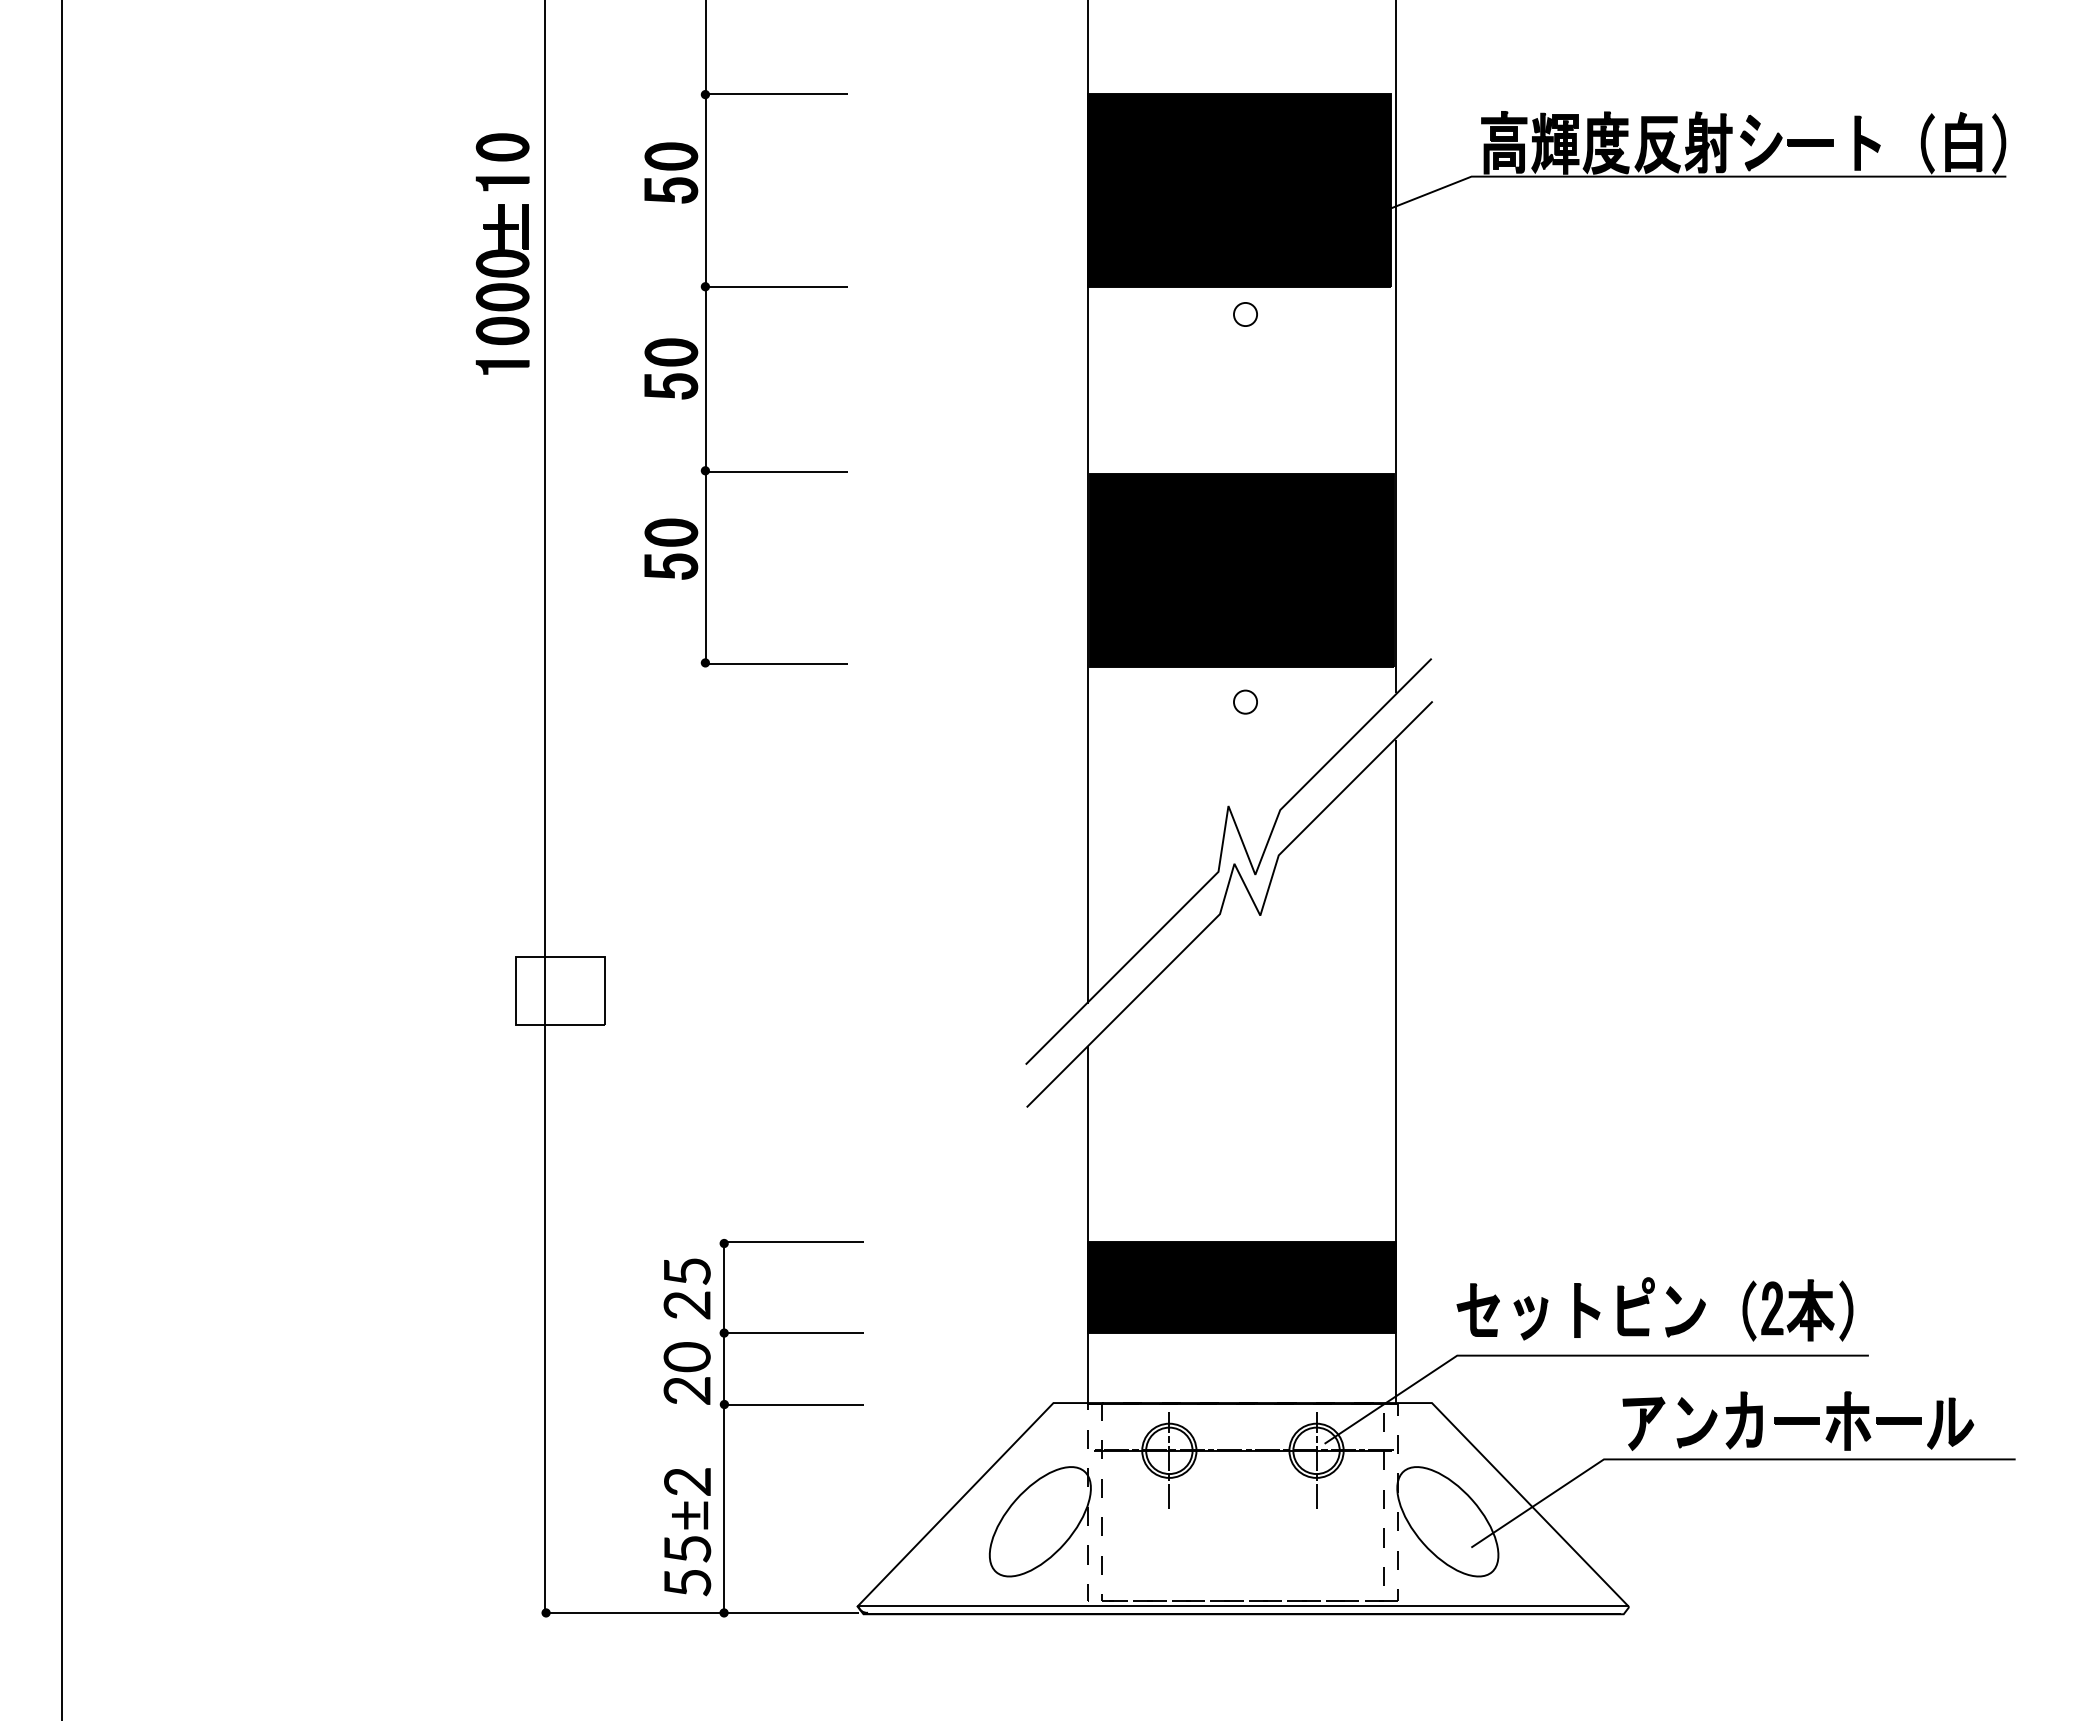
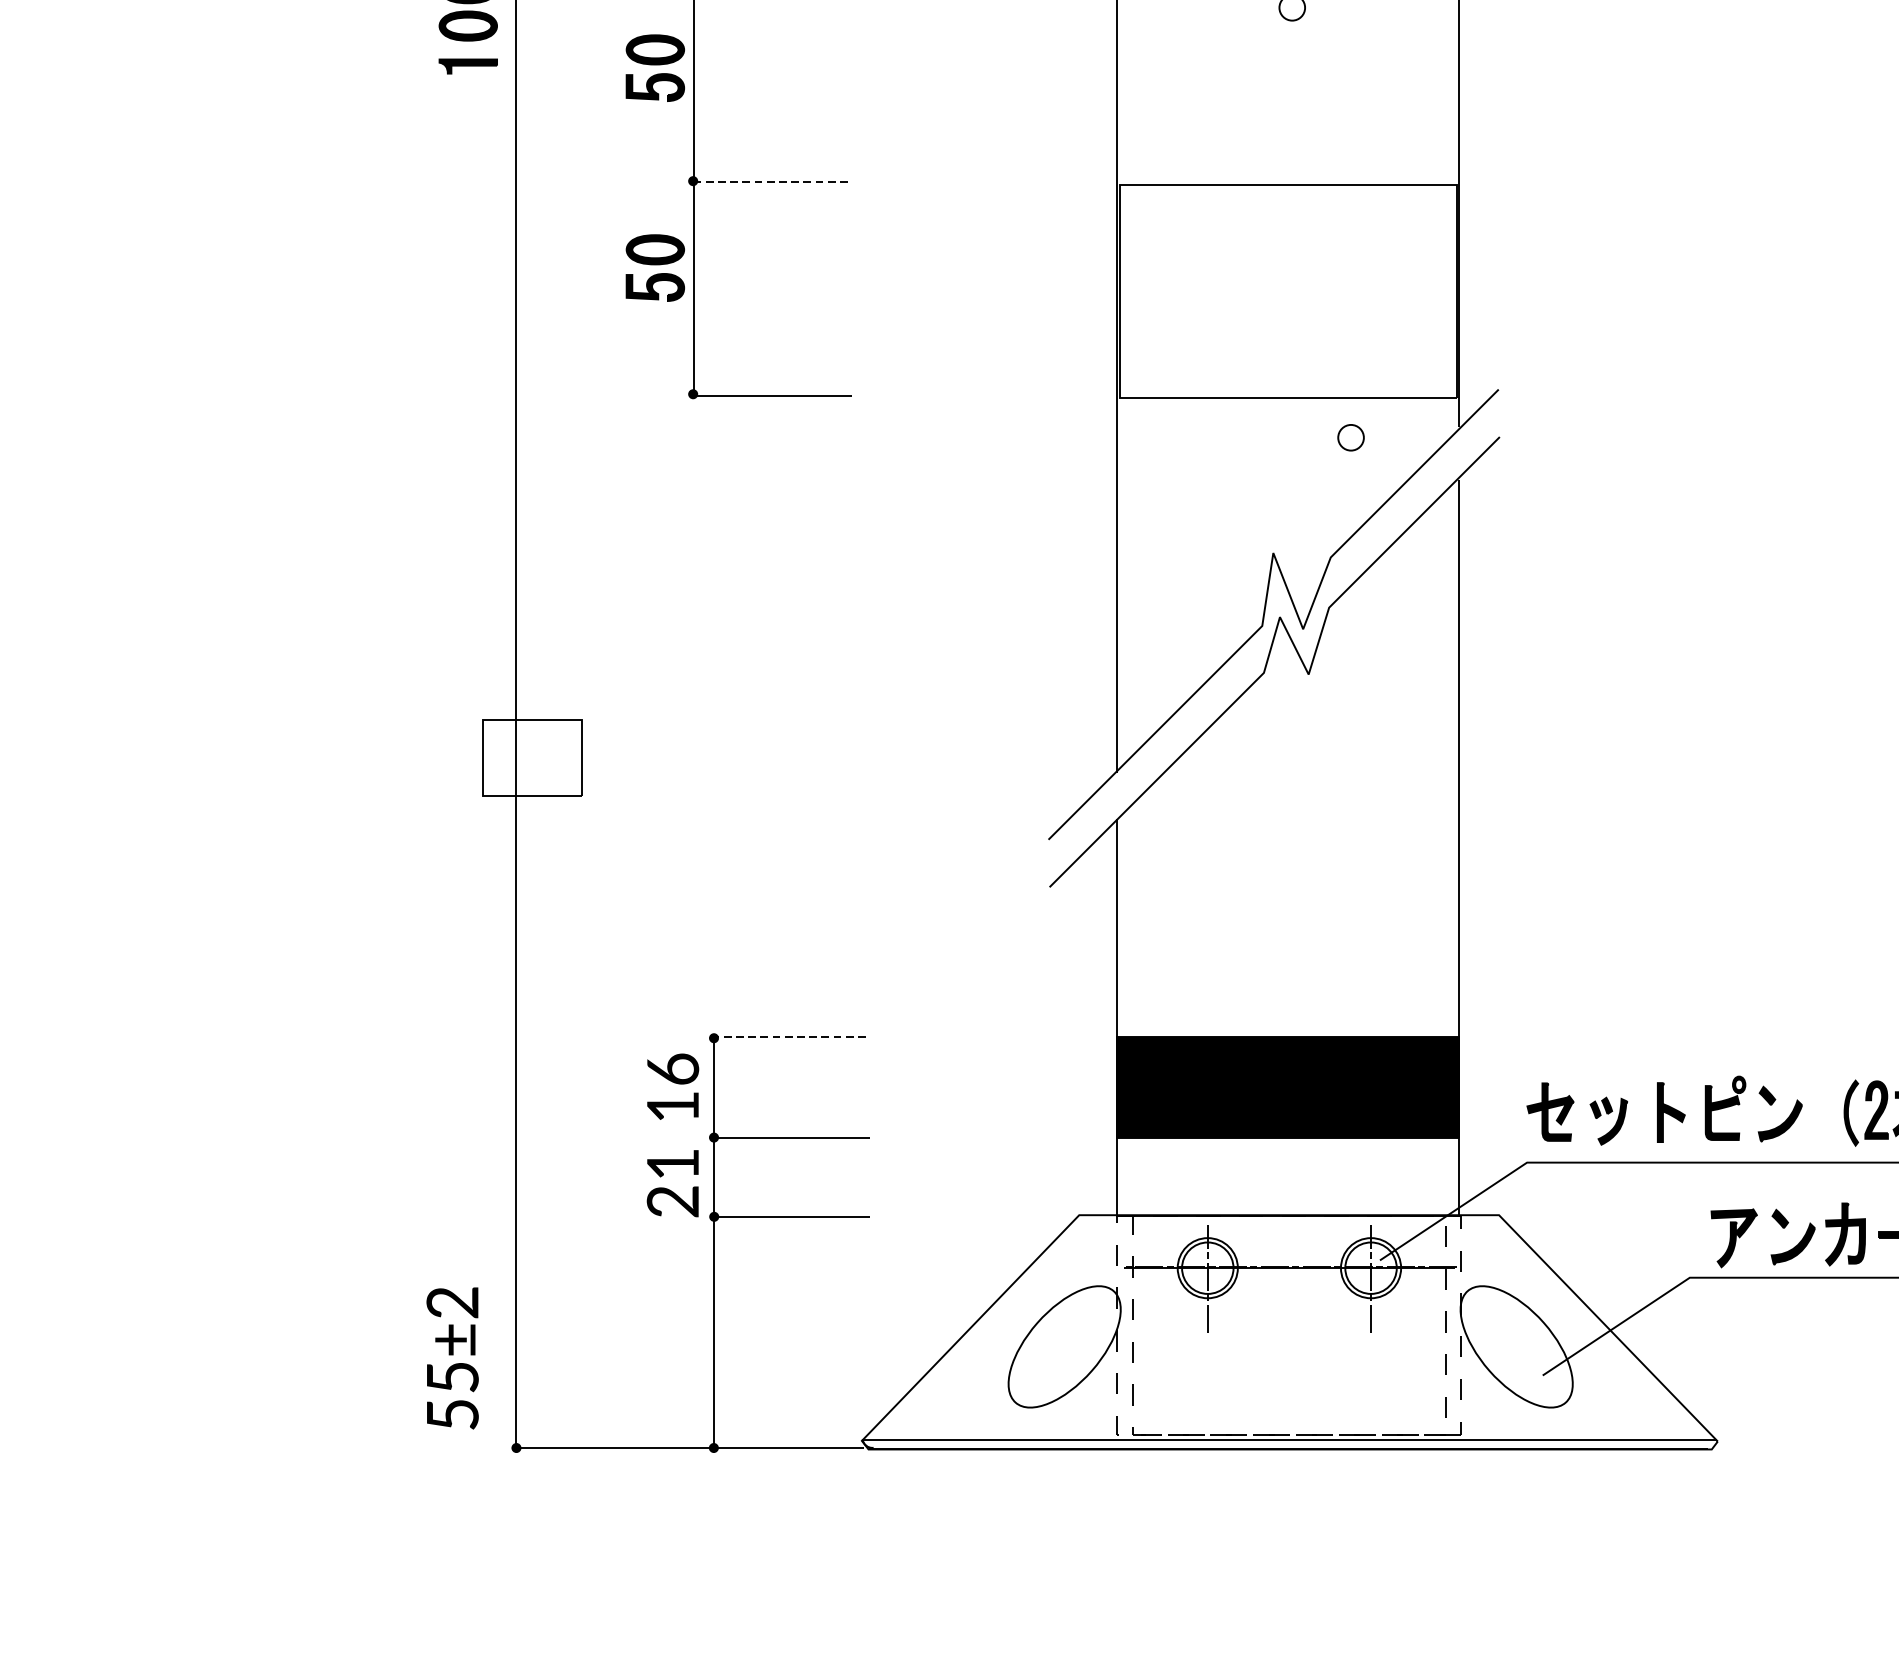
line: (777, 471) -> (773, 181), solid -> dashed
fill: (1241, 569) -> (1287, 290), removed
part: (1245, 701) -> (1351, 437), moved
line: (793, 1242) -> (790, 1037), solid -> dashed
text: (686, 1288) -> (672, 1088), 25 -> 16
text: (686, 1357) -> (672, 1164), 20 -> 21
text: (687, 1532) -> (452, 1358), moved

